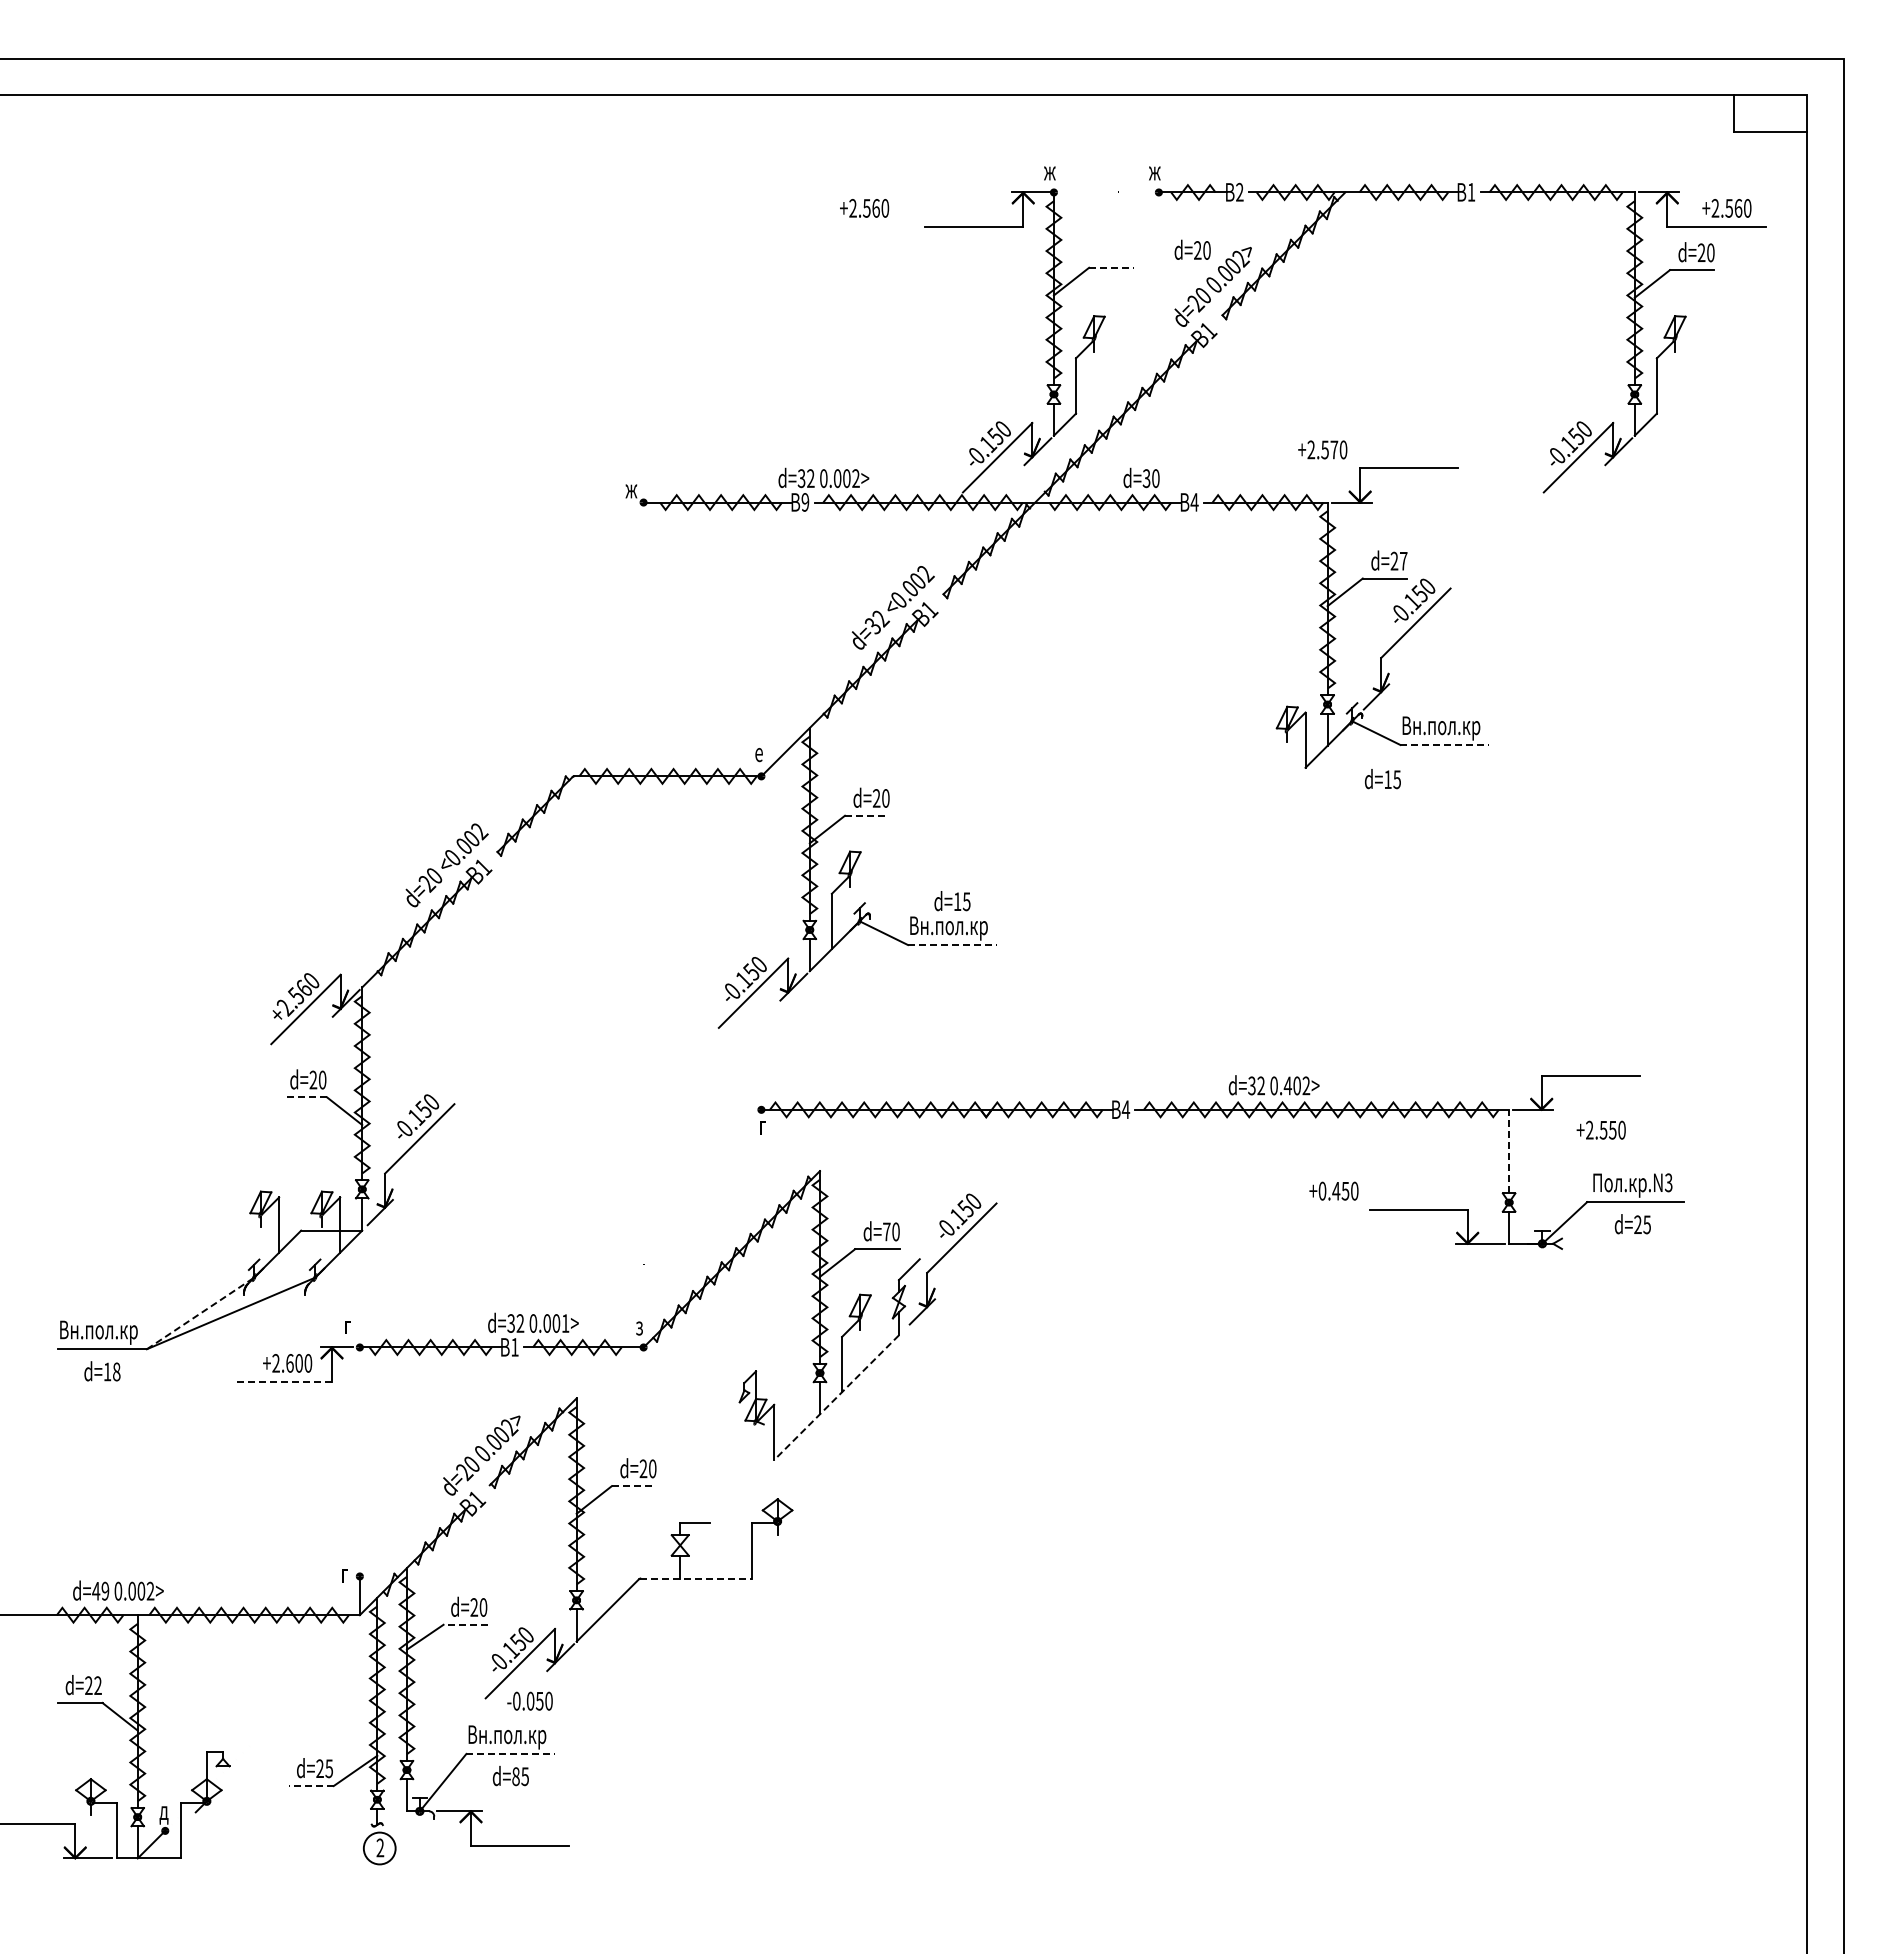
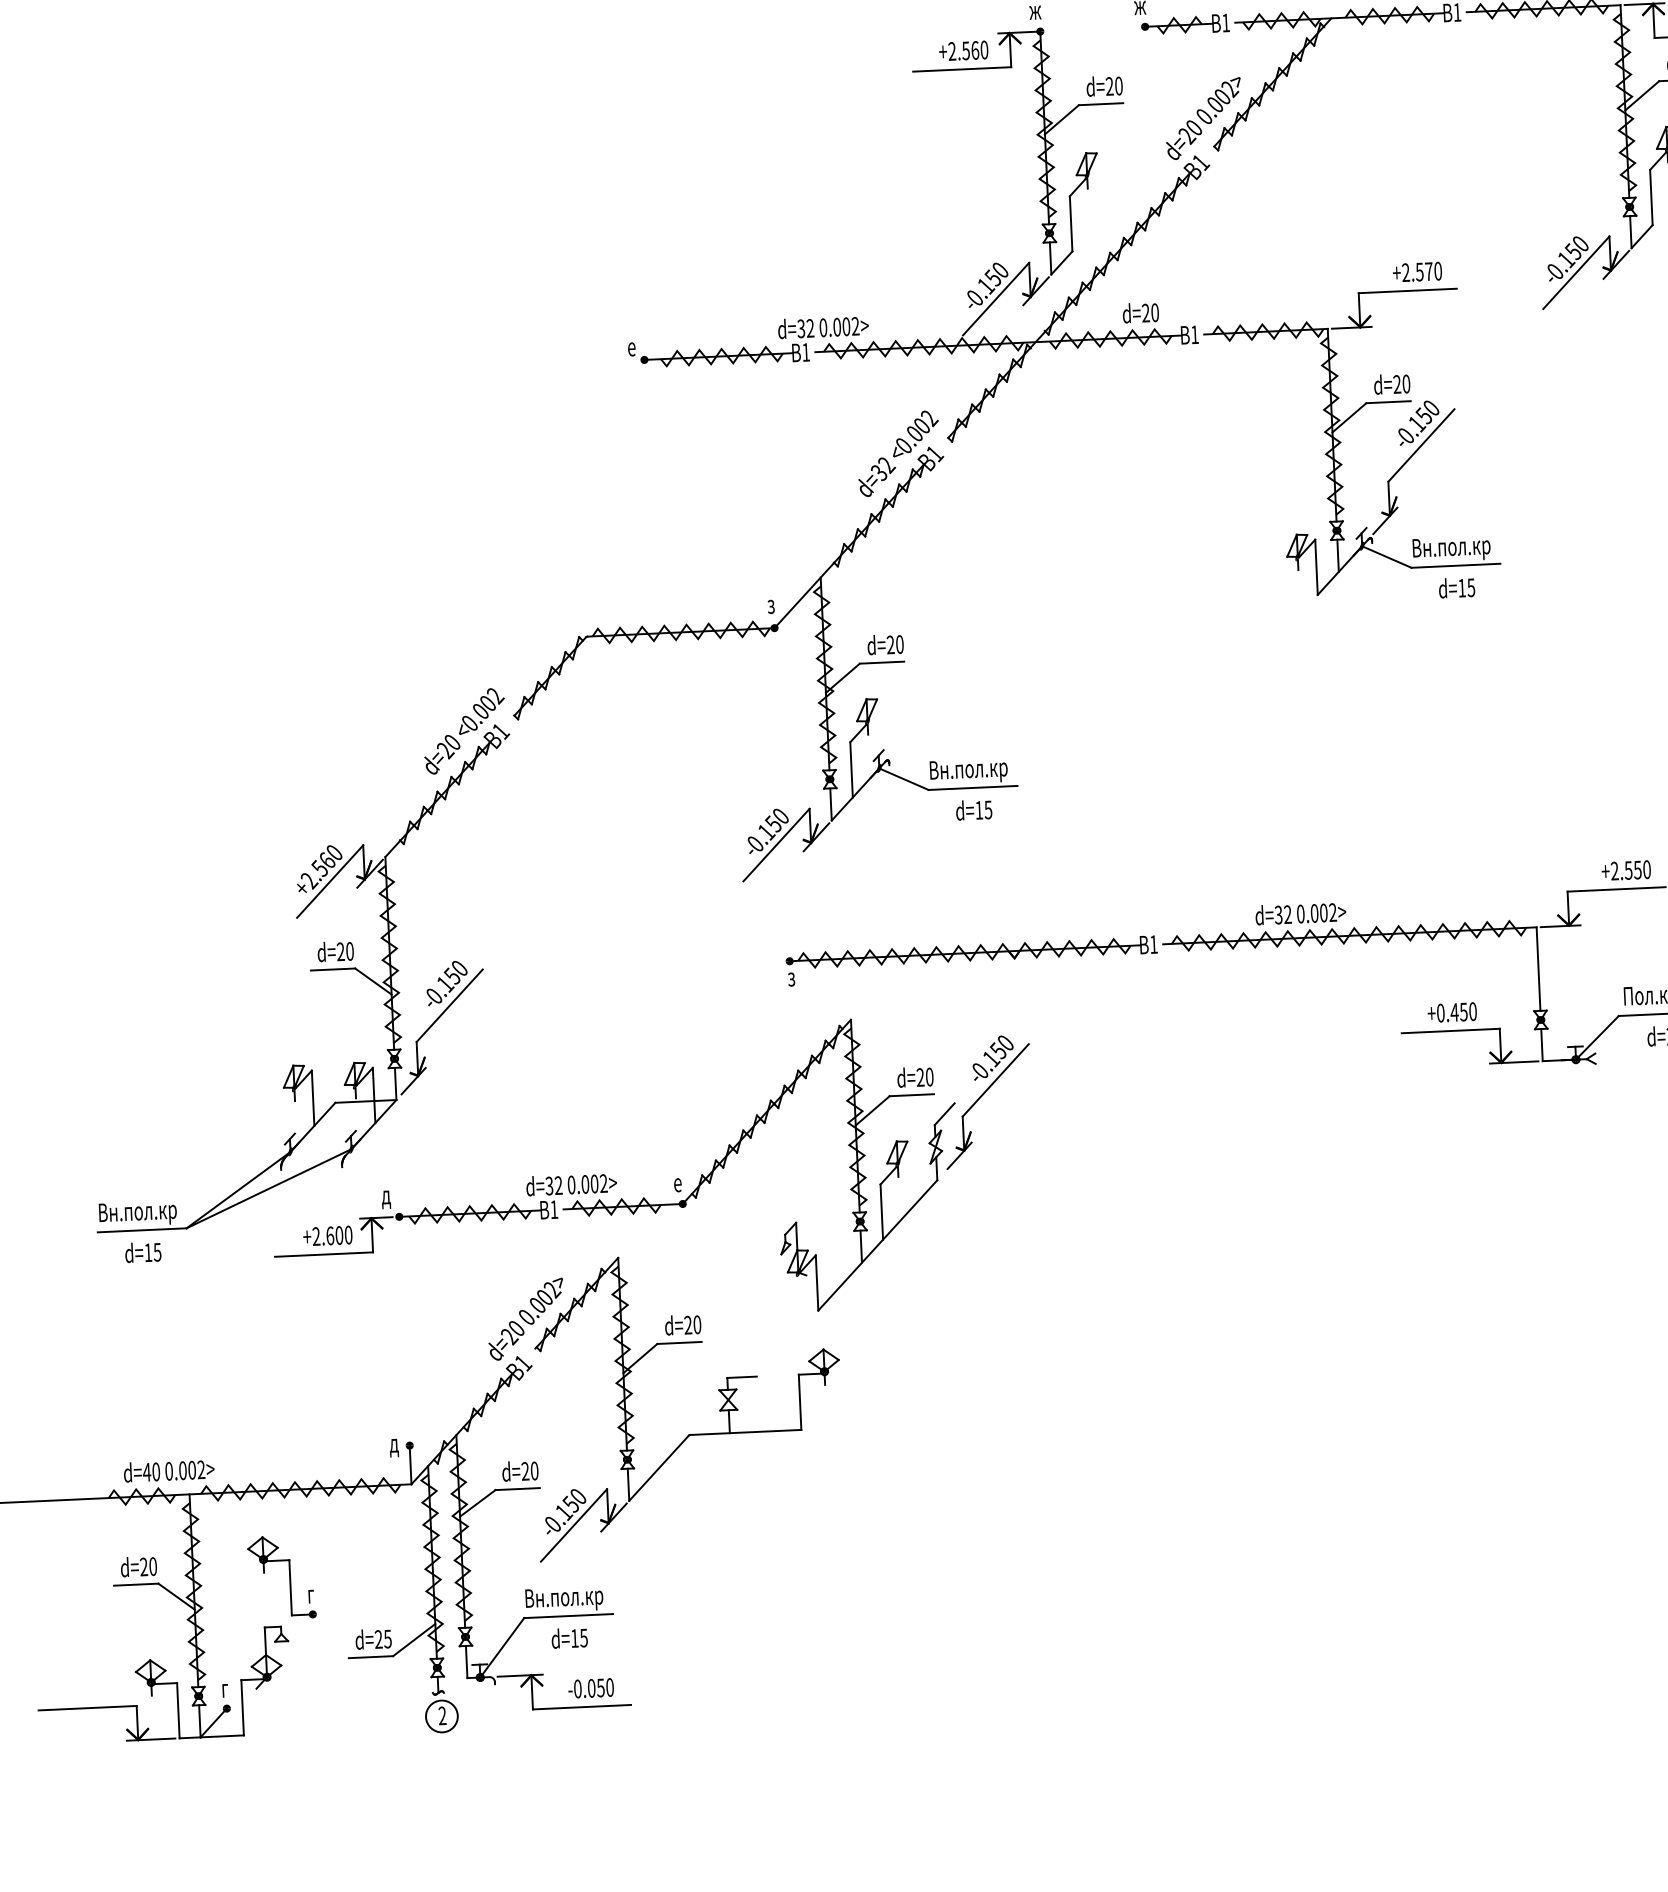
text: (1239, 191) -> (1225, 22), 2 -> 1
text: (864, 208) -> (963, 51), moved
text: (1192, 249) -> (1104, 85), moved
line: (1111, 267) -> (1101, 103), dashed -> solid
text: (1322, 449) -> (1417, 271), moved
text: (1146, 479) -> (1145, 314), d=30 -> d=20
text: (631, 491) -> (631, 349), ж -> е
text: (805, 502) -> (806, 352), 9 -> 1
text: (1194, 502) -> (1194, 334), 4 -> 1
text: (1403, 560) -> (1406, 383), d=27 -> d=20
line: (1445, 745) -> (1456, 566), dashed -> solid
text: (758, 755) -> (770, 607), е -> з
text: (1382, 779) -> (1456, 588), moved
line: (867, 815) -> (882, 662), dashed -> solid
text: (952, 901) -> (974, 810), moved
line: (952, 945) -> (973, 788), dashed -> solid
text: (1287, 1085) -> (1314, 913), 0.402> -> 0.002>
line: (304, 1097) -> (332, 969), dashed -> solid
text: (1125, 1109) -> (1153, 944), 4 -> 1
text: (762, 1128) -> (791, 979), г -> з
text: (1600, 1129) -> (1625, 869), moved
line: (1509, 1151) -> (1538, 968), dashed -> solid
text: (1333, 1190) -> (1451, 1011), moved
text: (886, 1231) -> (920, 1077), d=70 -> d=20
line: (200, 1313) -> (238, 1190), dashed -> solid
text: (565, 1323) -> (603, 1183), 0.001> -> 0.002>
text: (639, 1328) -> (677, 1185), з -> е
text: (347, 1329) -> (386, 1199), г -> д
text: (116, 1371) -> (157, 1251), d=18 -> d=15
line: (282, 1381) -> (323, 1254), dashed -> solid
line: (836, 1398) -> (877, 1246), dashed -> solid
line: (634, 1486) -> (679, 1343), dashed -> solid
text: (343, 1578) -> (393, 1448), г -> д
line: (696, 1578) -> (746, 1432), dashed -> solid
text: (105, 1591) -> (156, 1472), d=49 -> d=40
line: (465, 1624) -> (517, 1488), dashed -> solid
text: (97, 1685) -> (152, 1566), d=22 -> d=20
text: (529, 1700) -> (590, 1687), moved
part: (233, 1702) -> (289, 1577), added
line: (511, 1753) -> (569, 1615), dashed -> solid
text: (515, 1776) -> (574, 1638), d=85 -> d=15
line: (311, 1786) -> (370, 1657), dashed -> solid
text: (163, 1815) -> (224, 1693), д -> г

